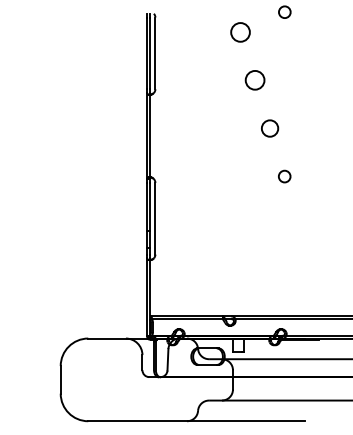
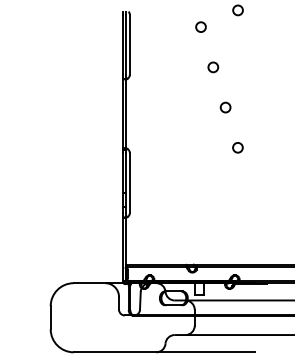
circle: (239, 31) -> (200, 26), size x0.62
circle: (255, 80) -> (213, 67), size x0.62
circle: (269, 128) -> (225, 107), size x0.71

